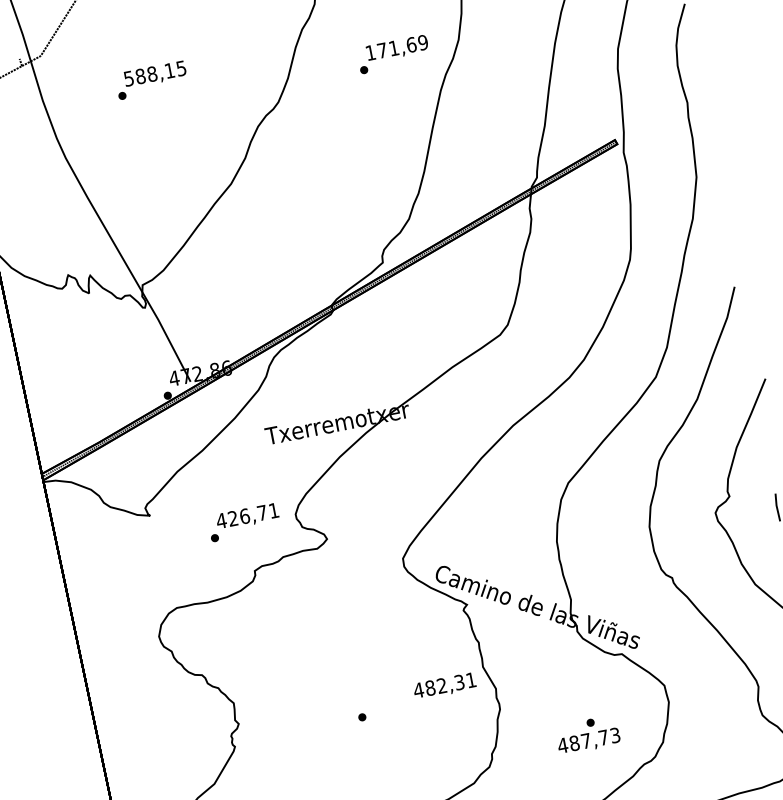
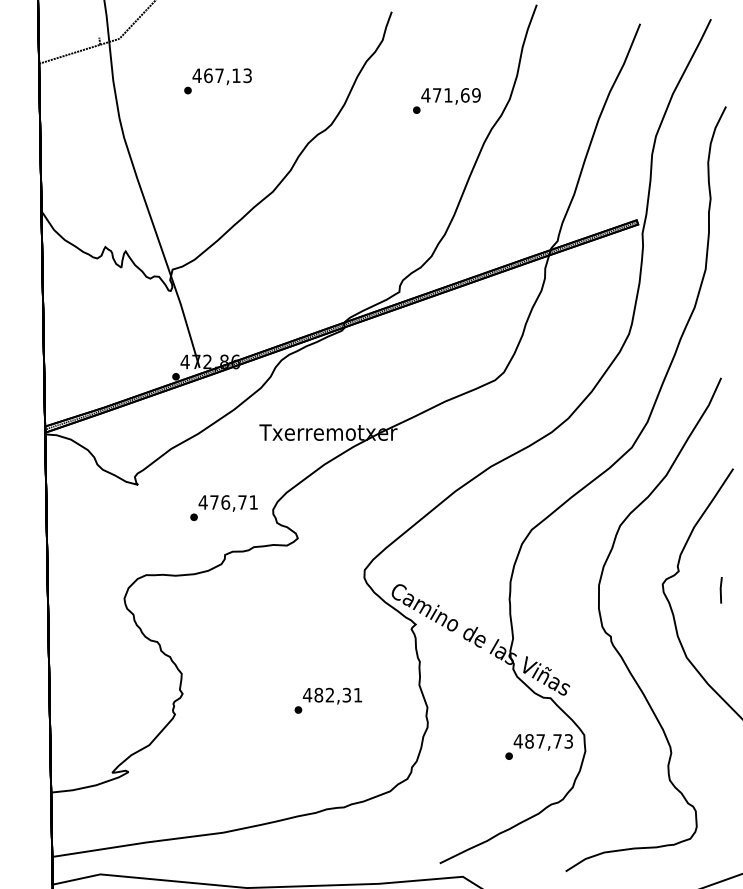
text: (370, 53) -> (425, 95), 171,69 -> 471,69
text: (154, 73) -> (221, 75), 588,15 -> 467,13
text: (233, 518) -> (214, 502), 426,71 -> 476,71
text: (444, 685) -> (332, 695), moved
text: (588, 741) -> (542, 742), moved

